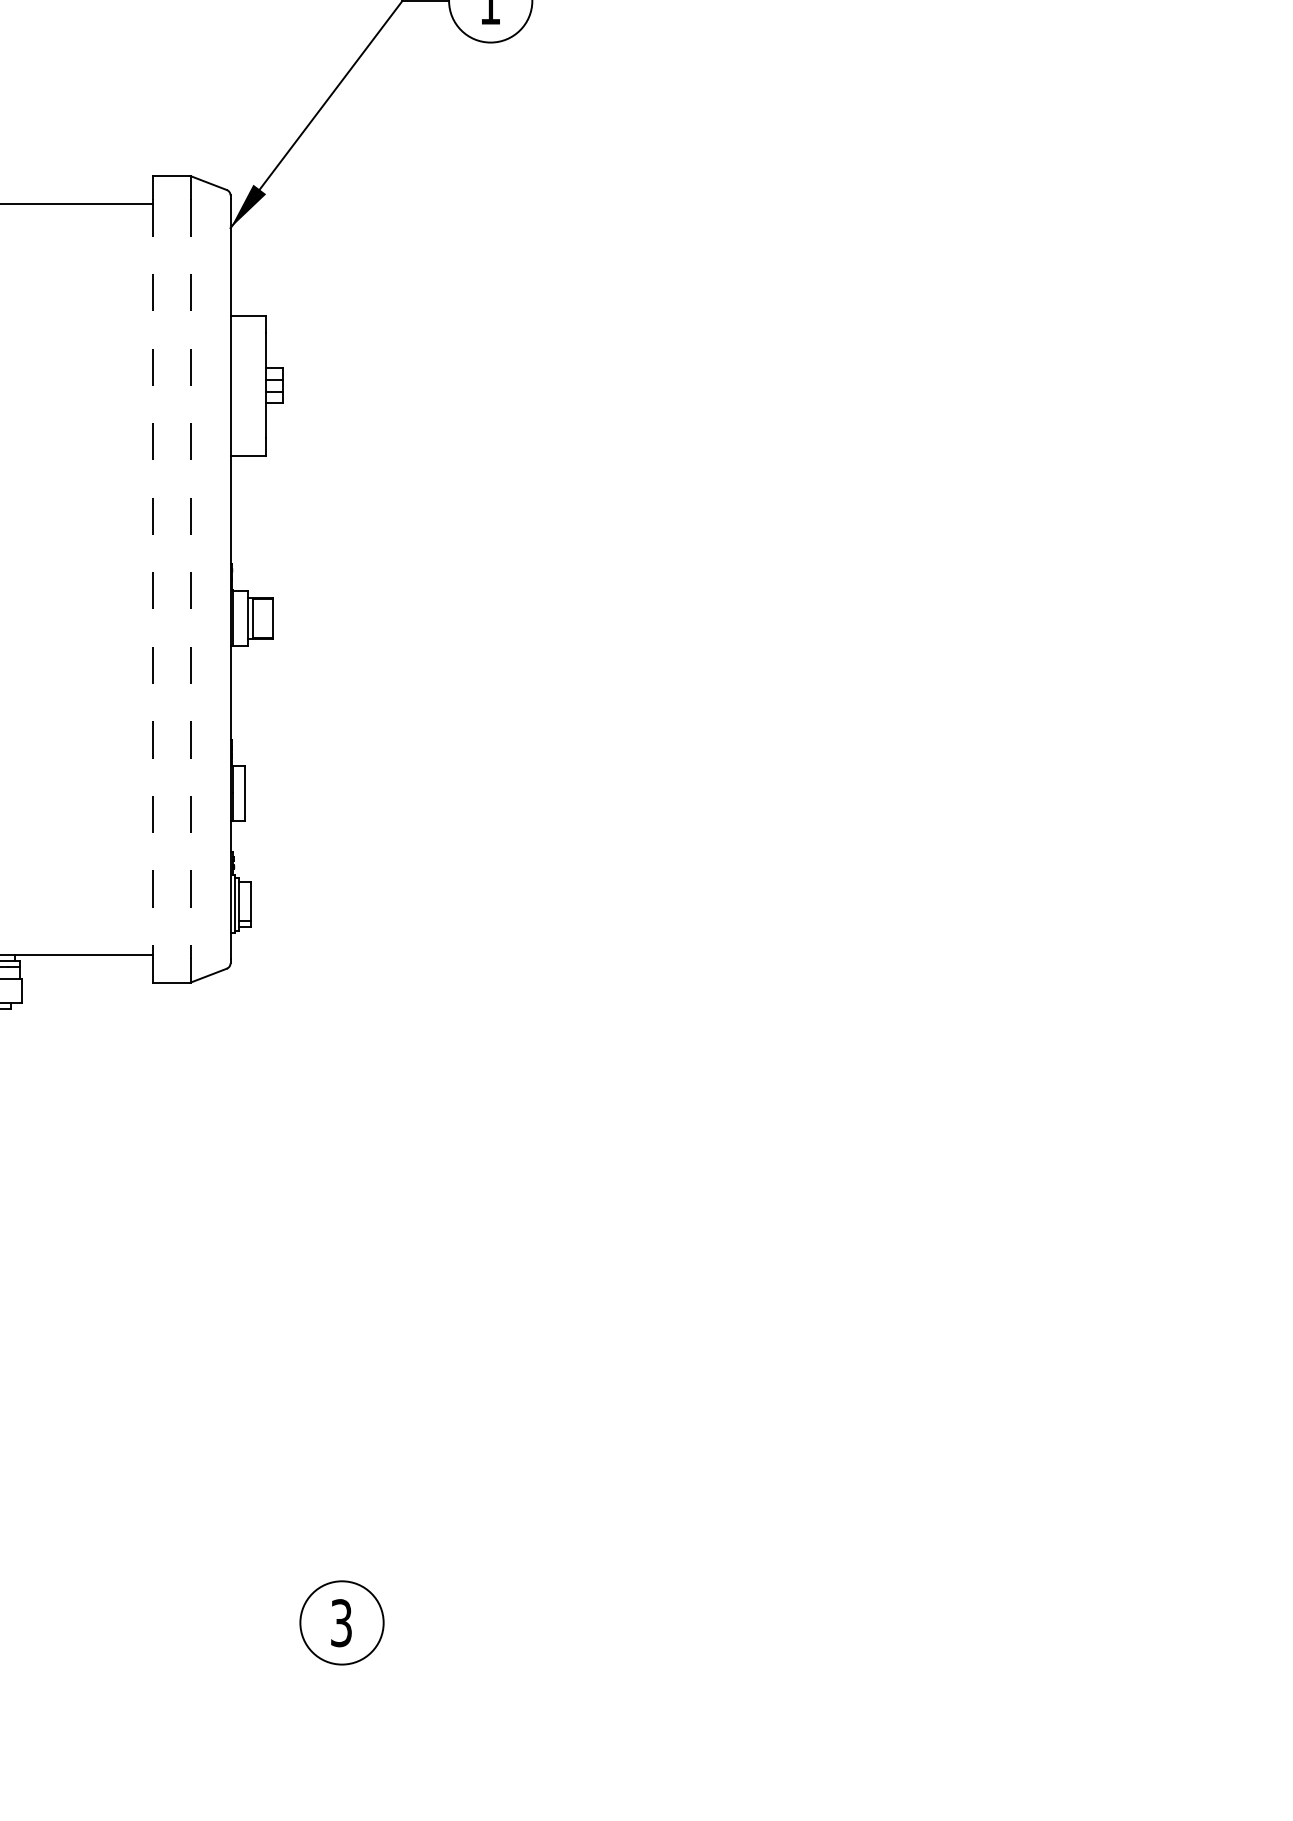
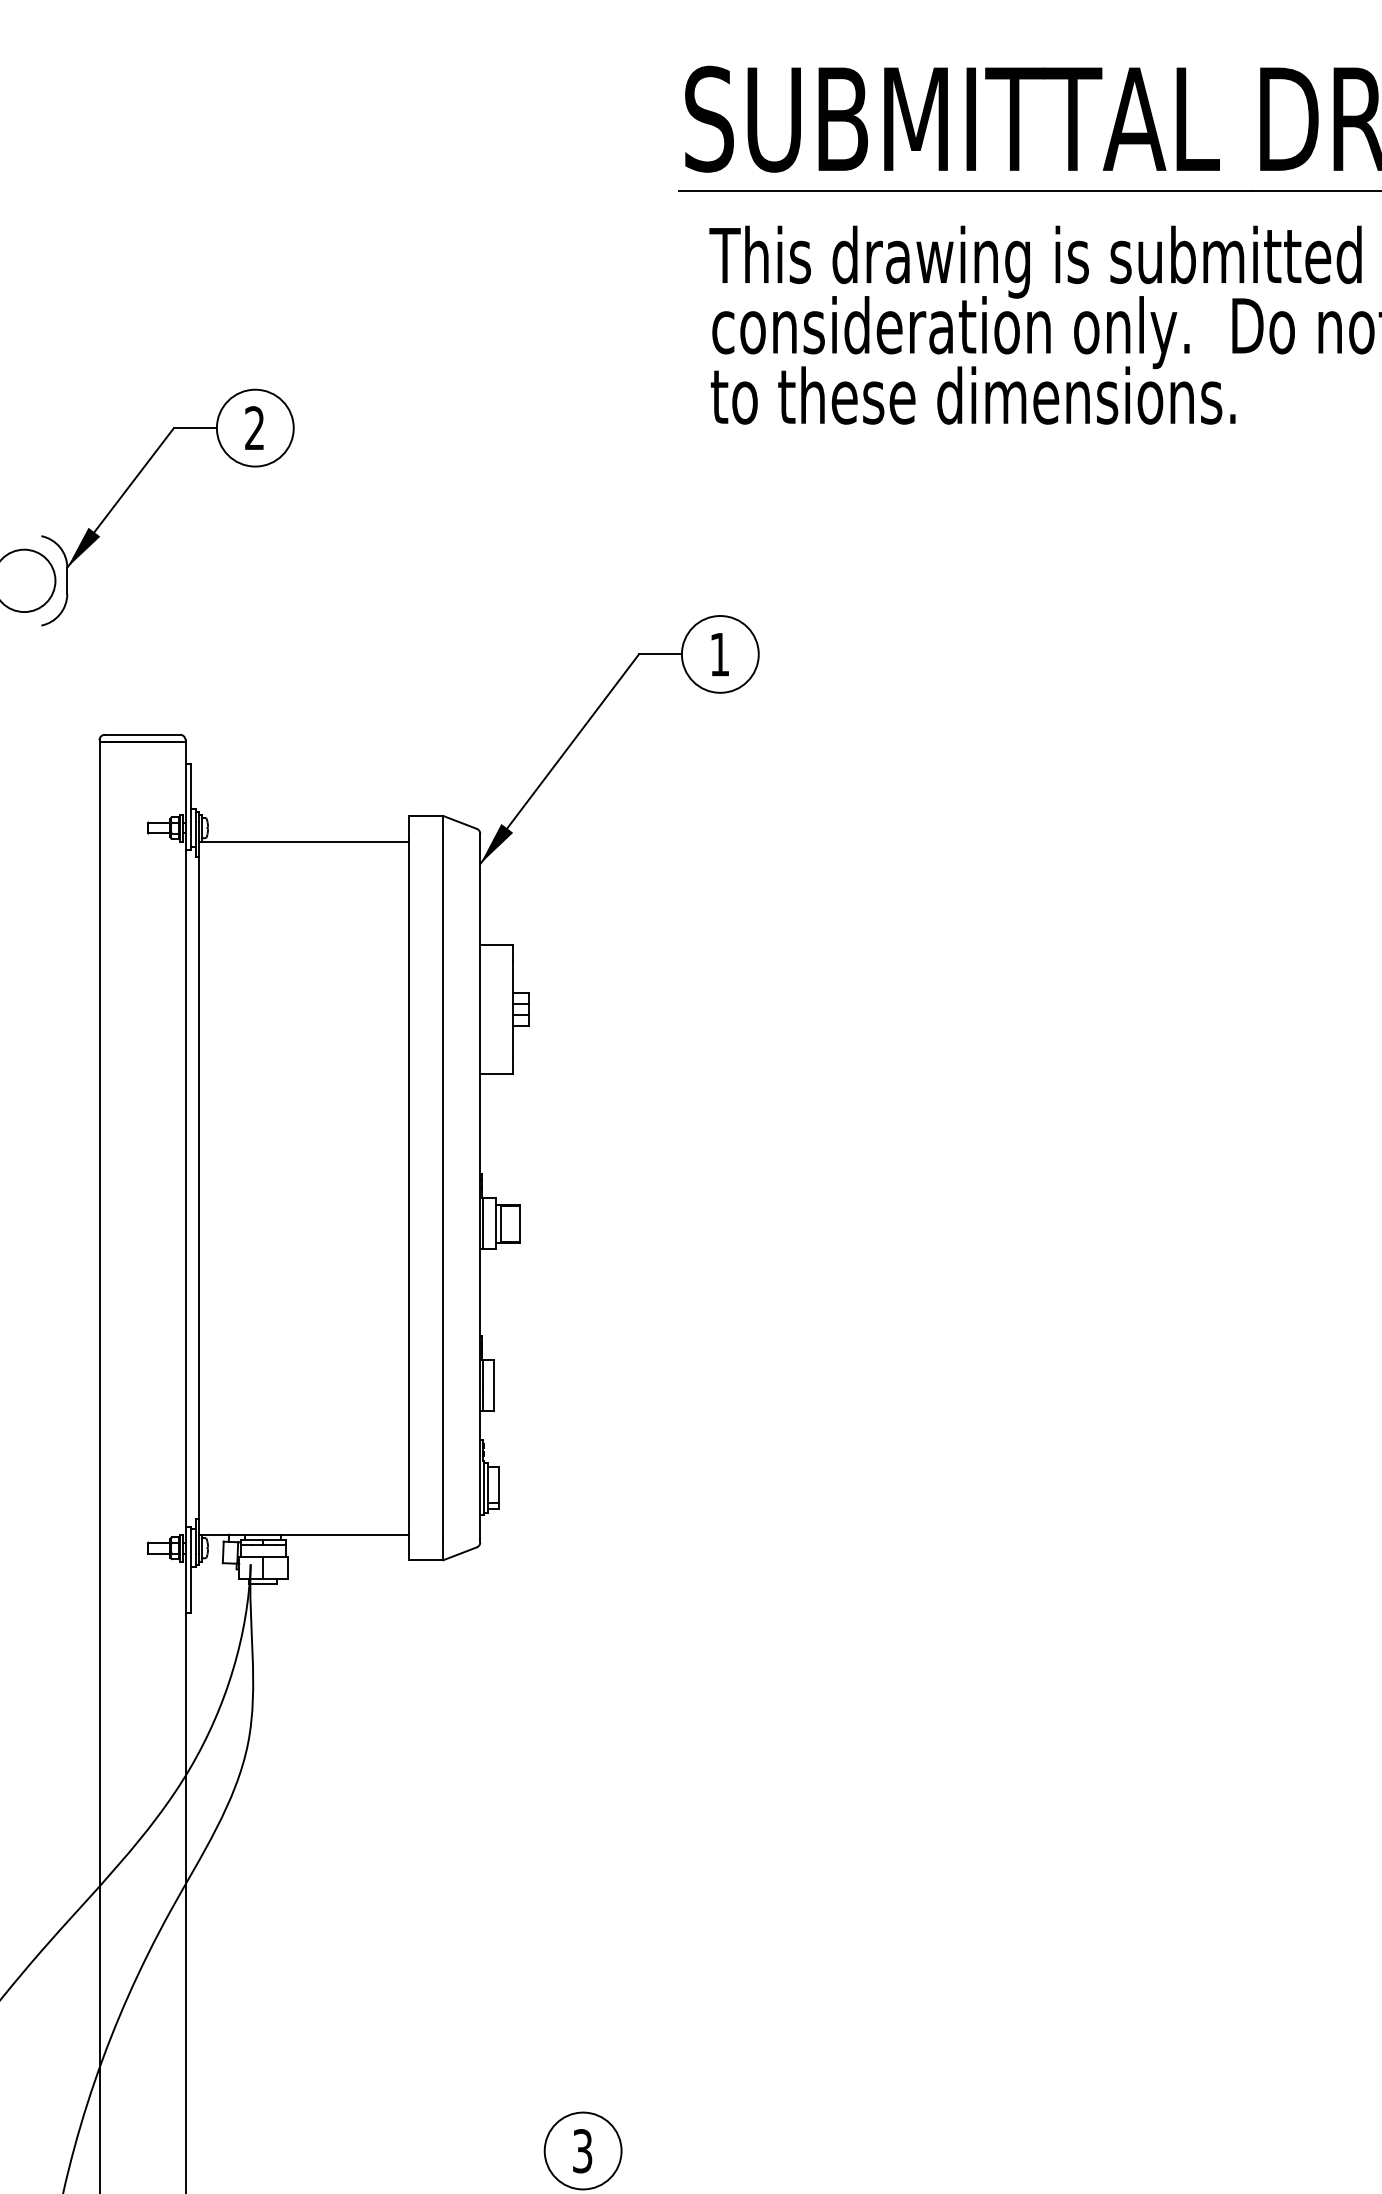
line: (152, 579) -> (408, 1188), dashed -> solid
line: (190, 579) -> (443, 1188), dashed -> solid

